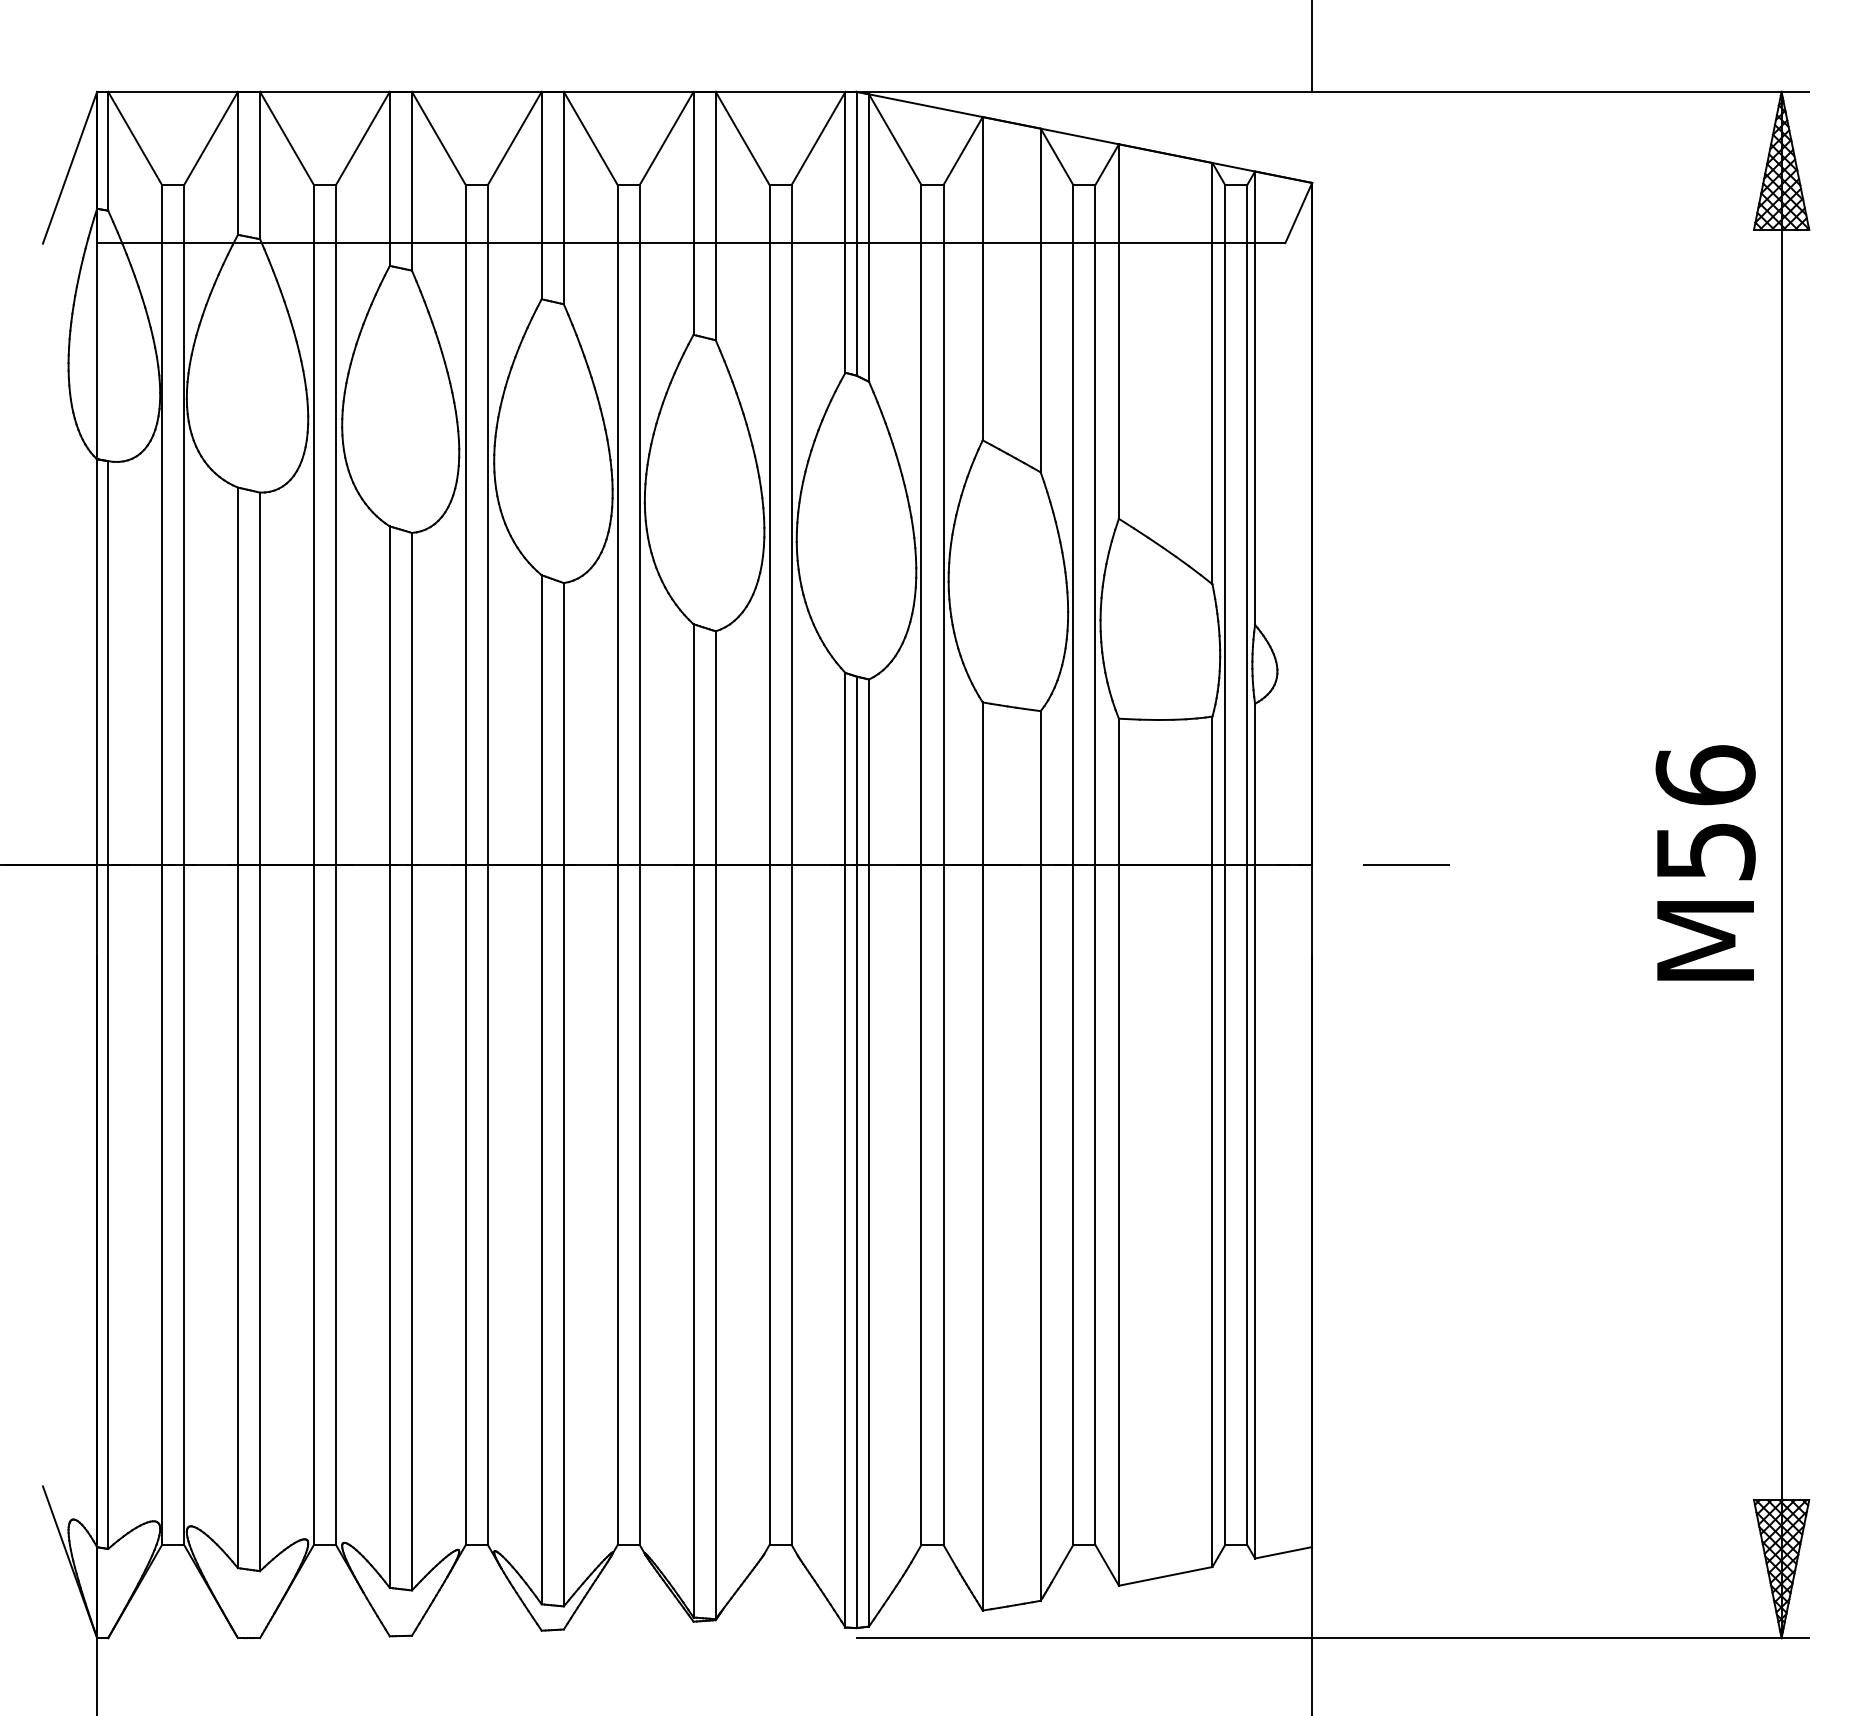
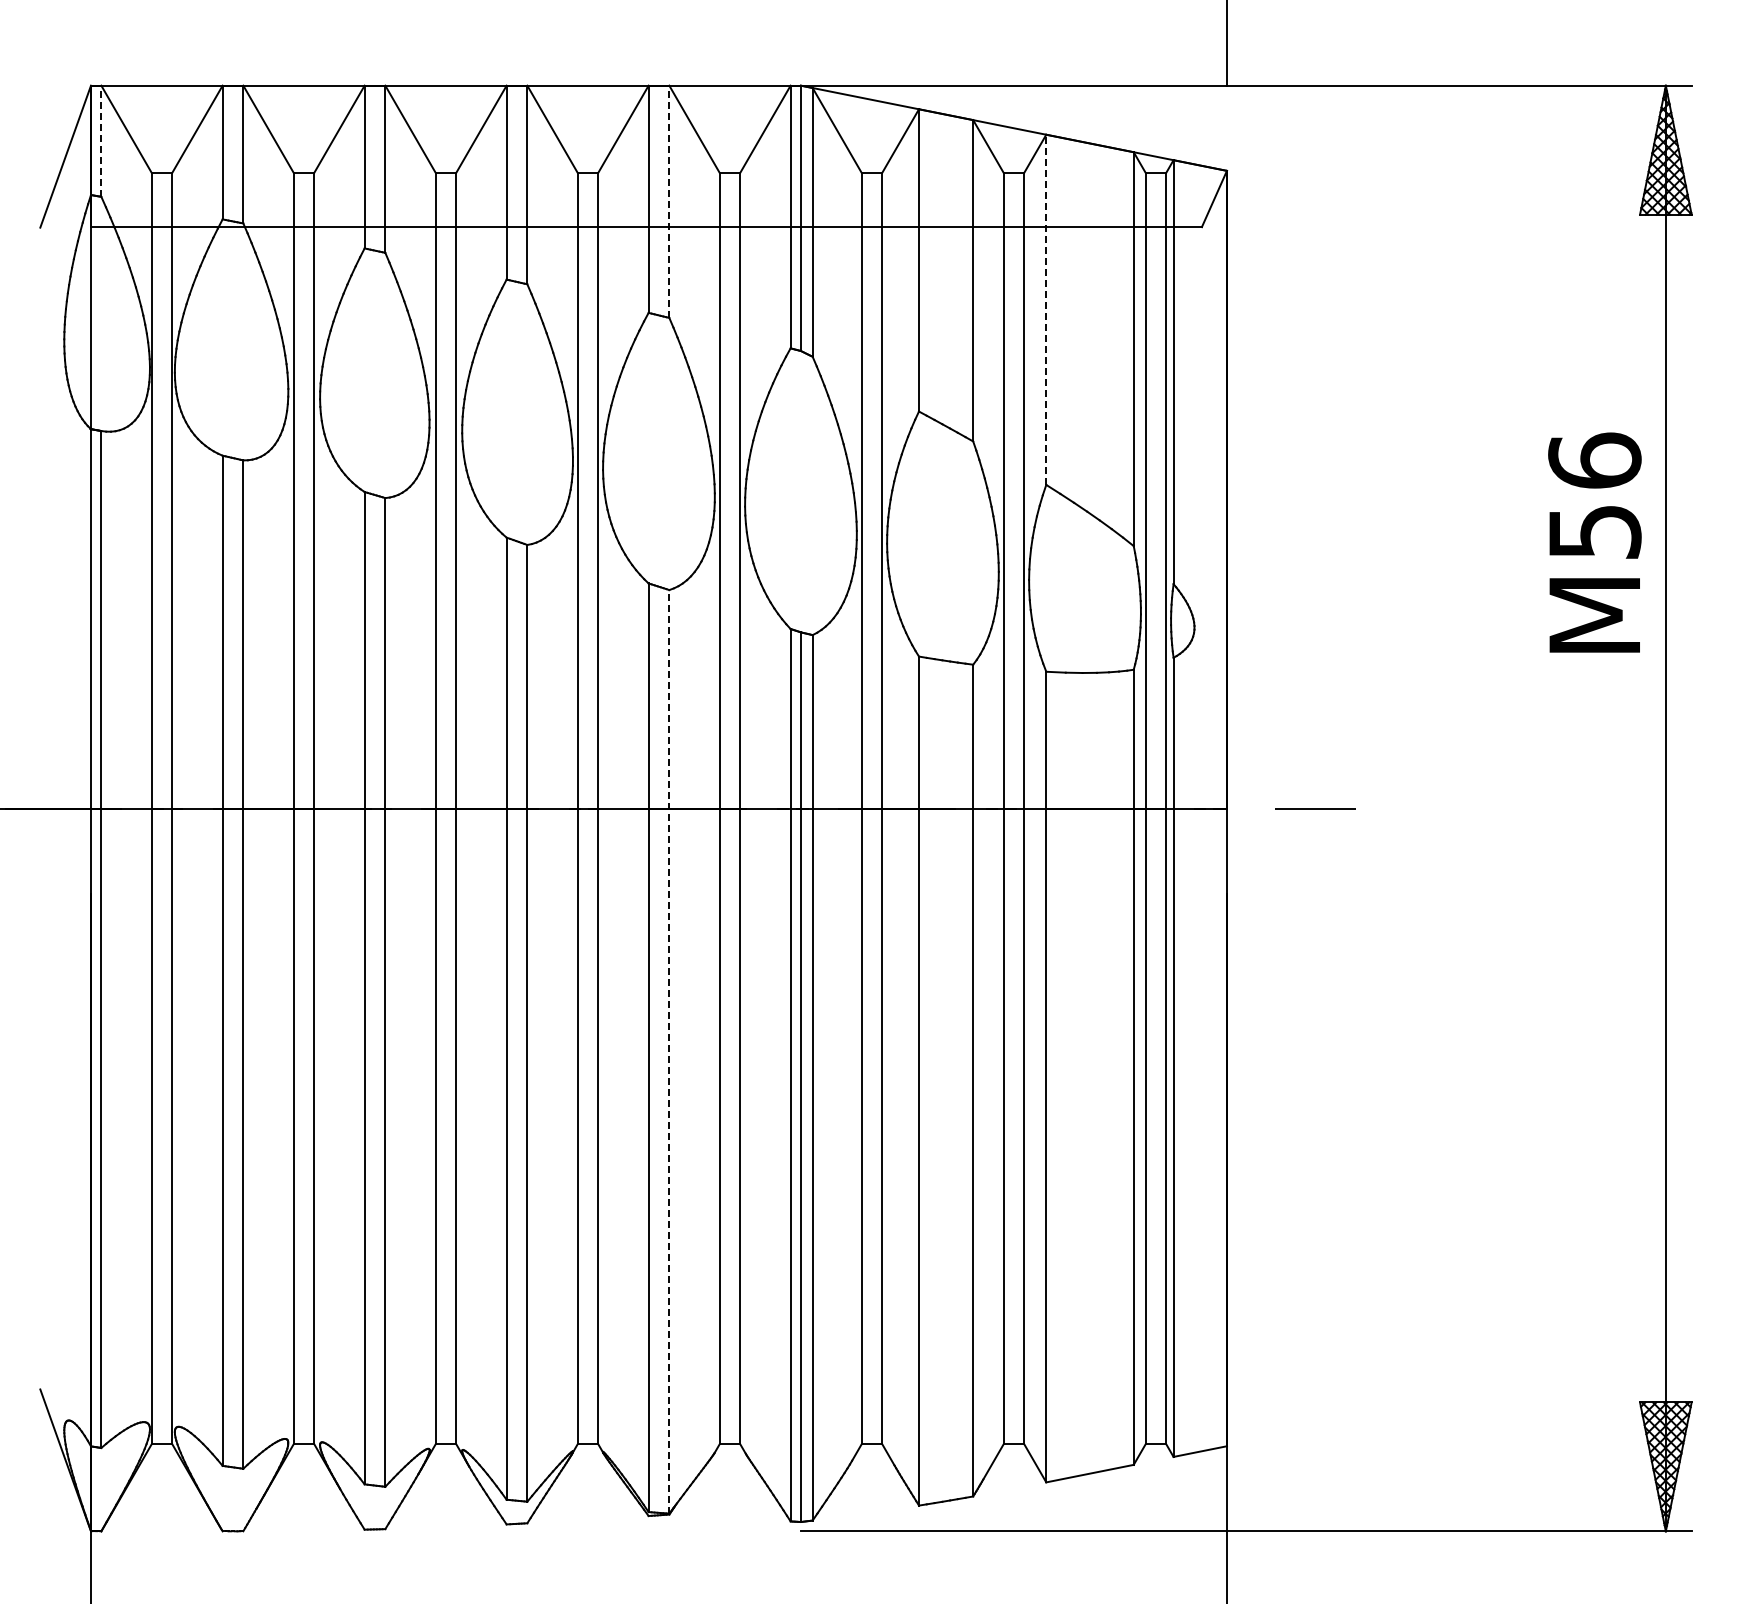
line: (108, 151) -> (101, 141), solid -> dashed
line: (715, 215) -> (669, 201), solid -> dashed
line: (1119, 331) -> (1046, 309), solid -> dashed
text: (1705, 862) -> (1594, 542), moved
line: (715, 1124) -> (669, 1051), solid -> dashed

